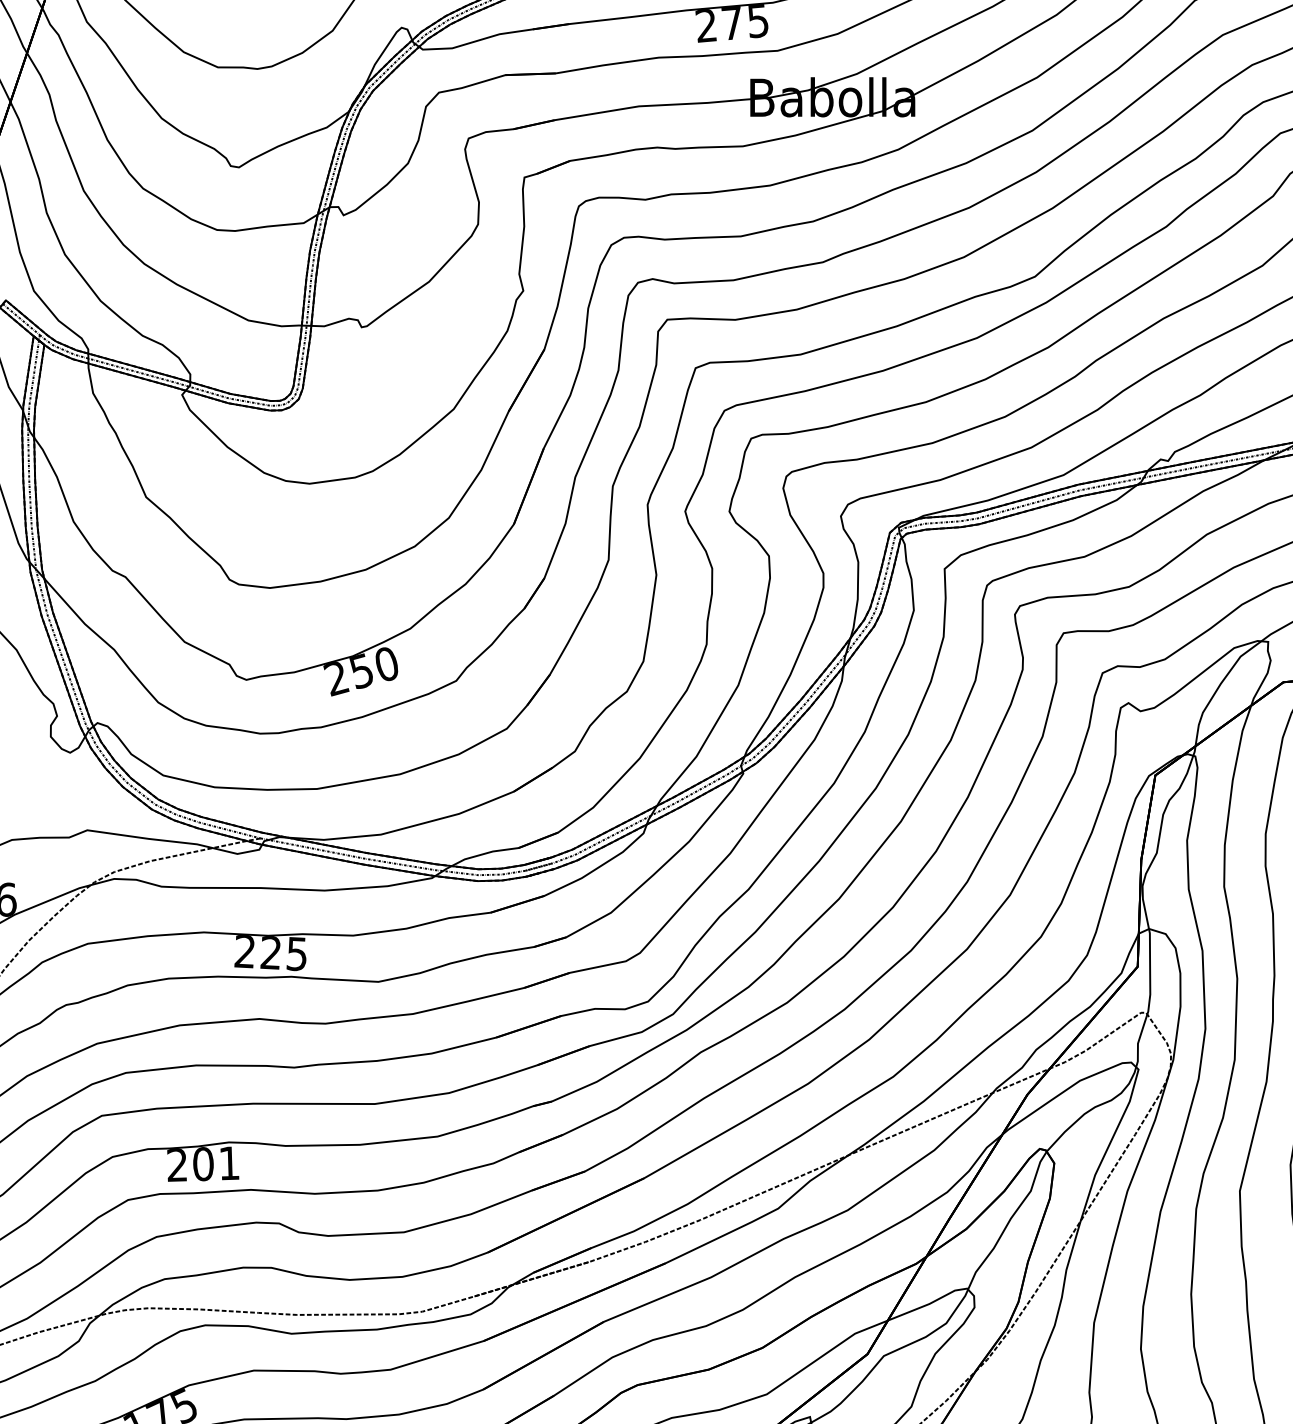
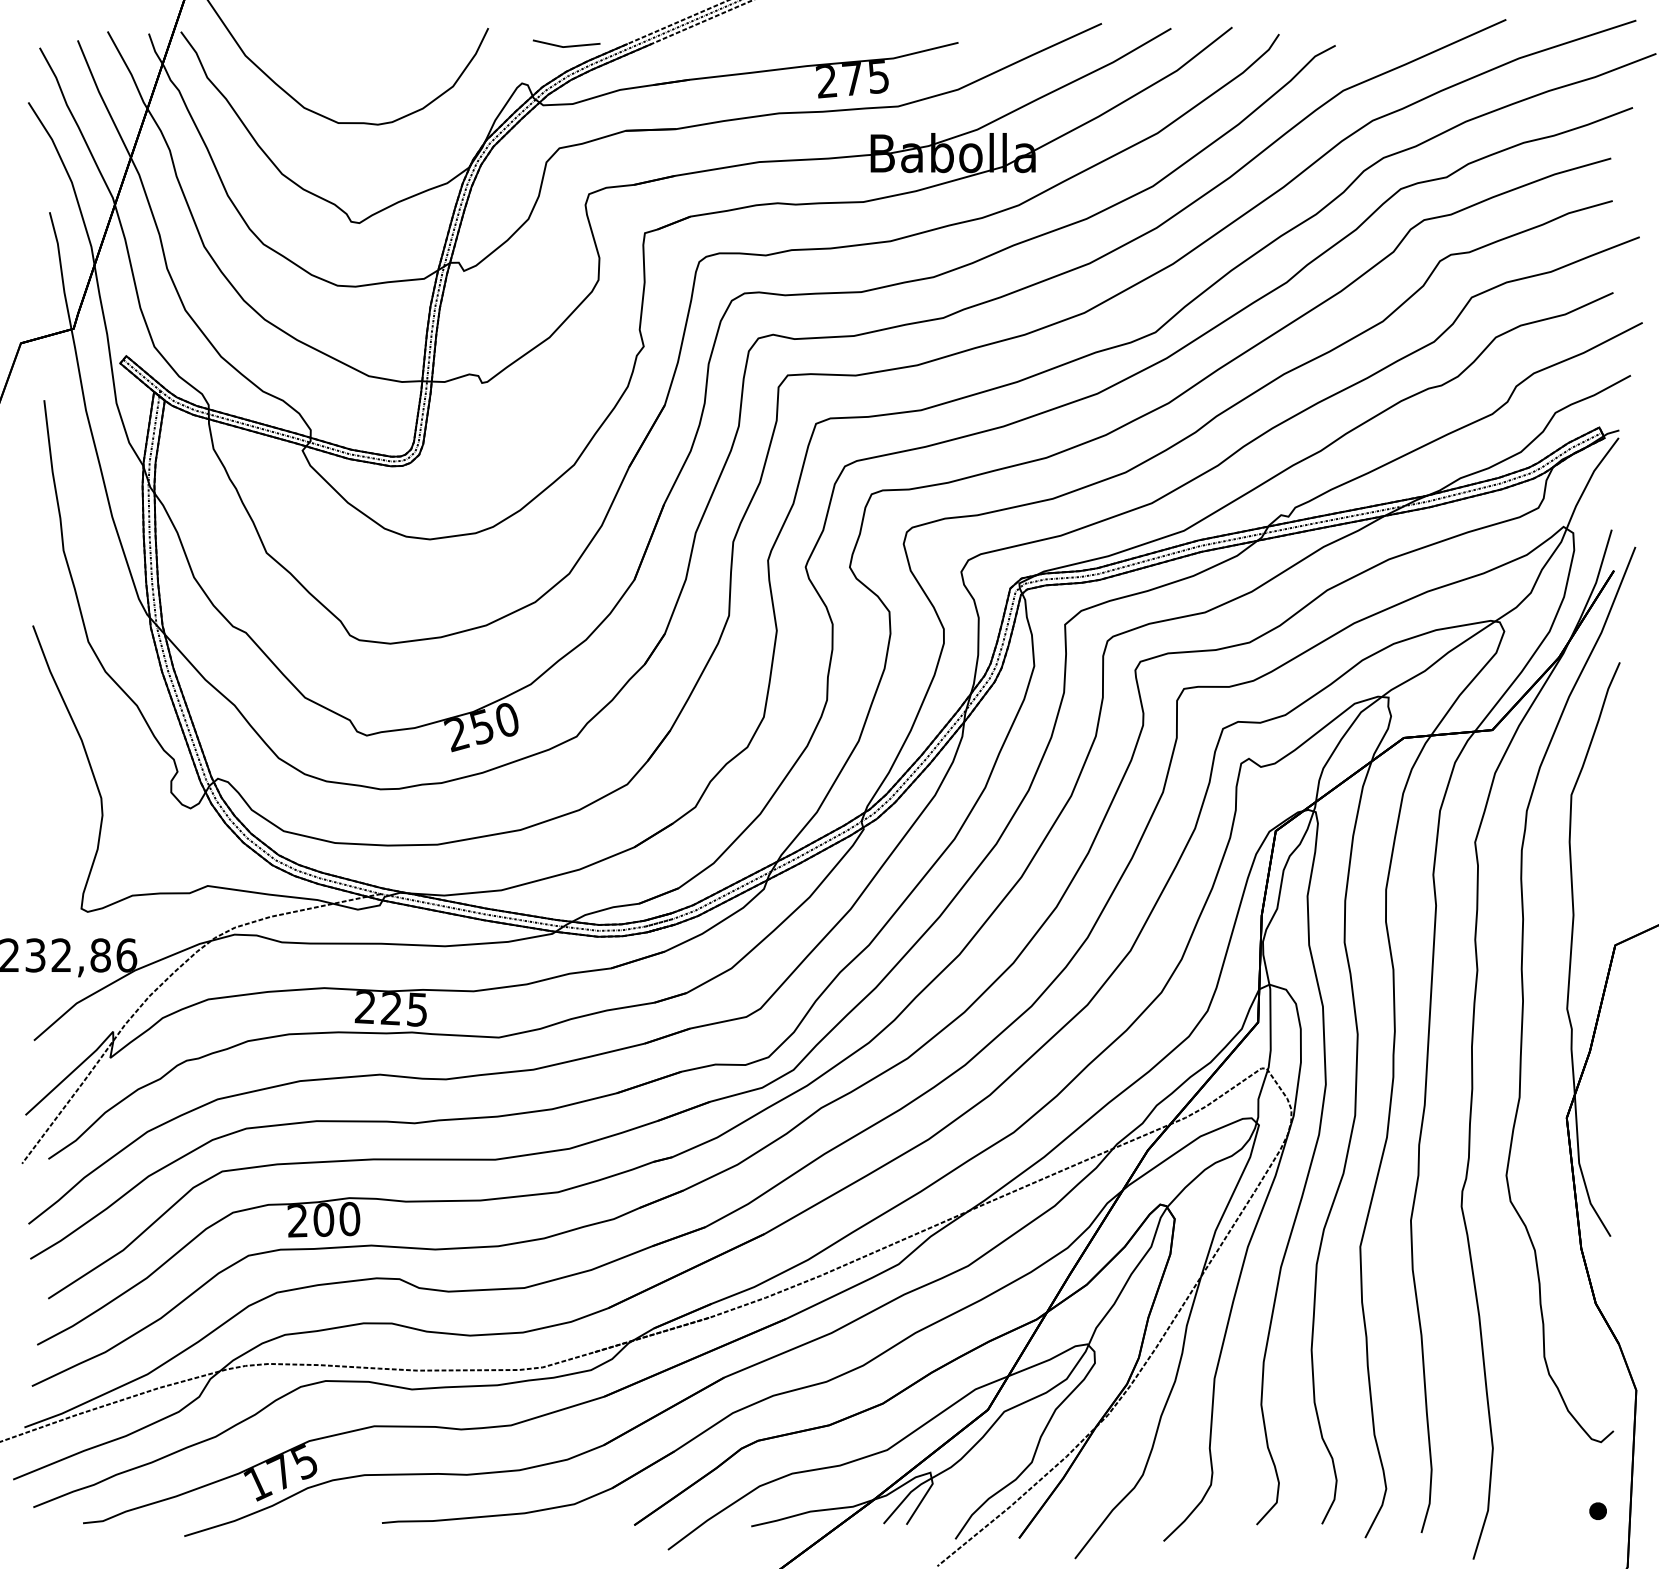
text: (229, 1163) -> (349, 1219), 201 -> 200

